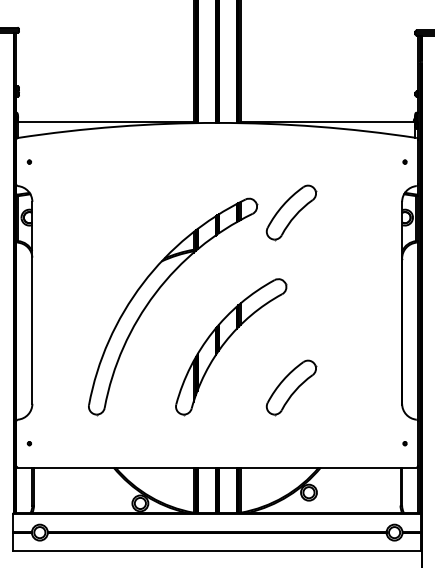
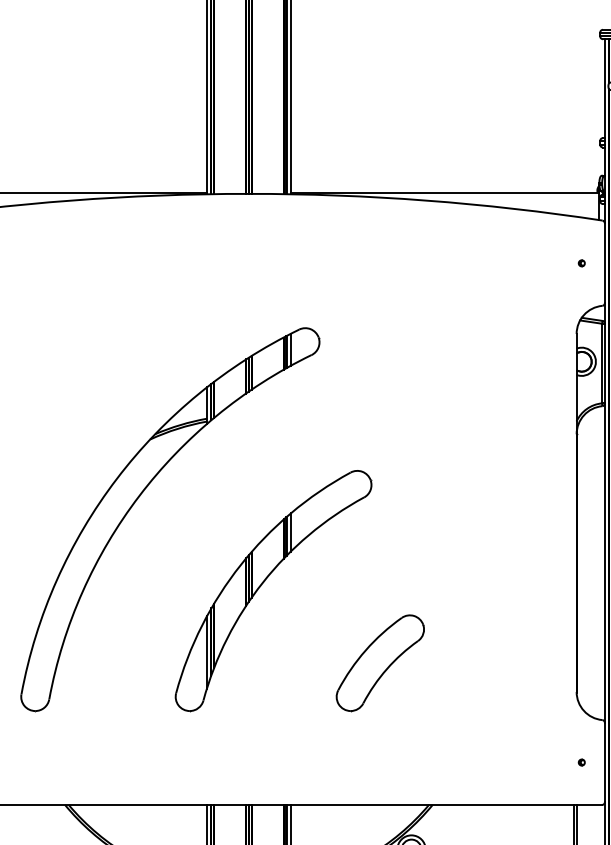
part: (291, 212) -> (380, 352), removed

